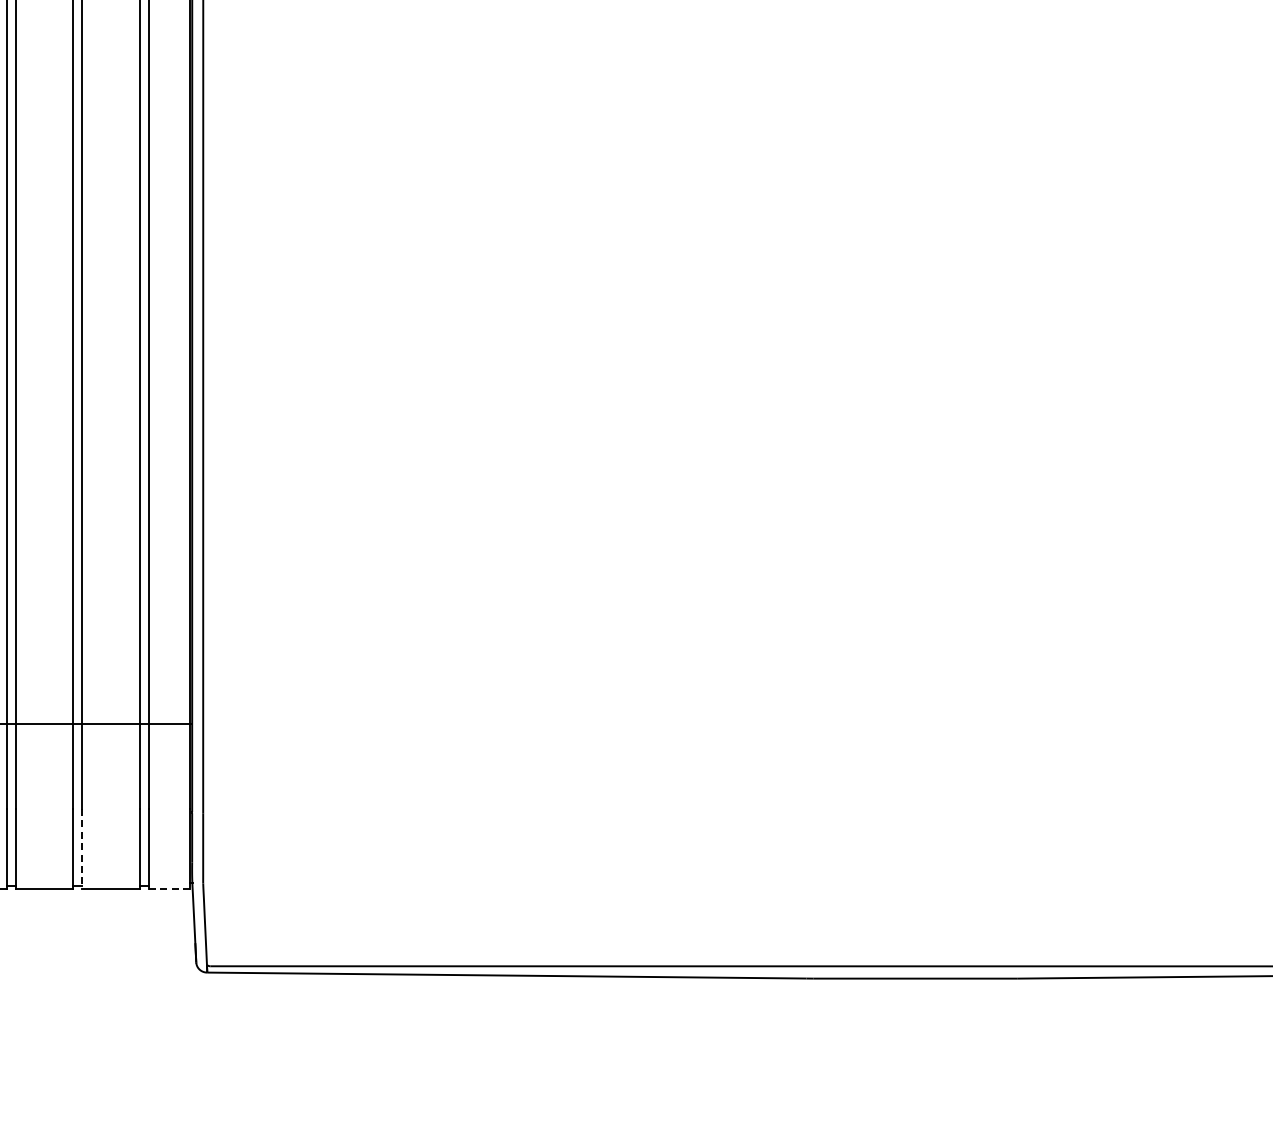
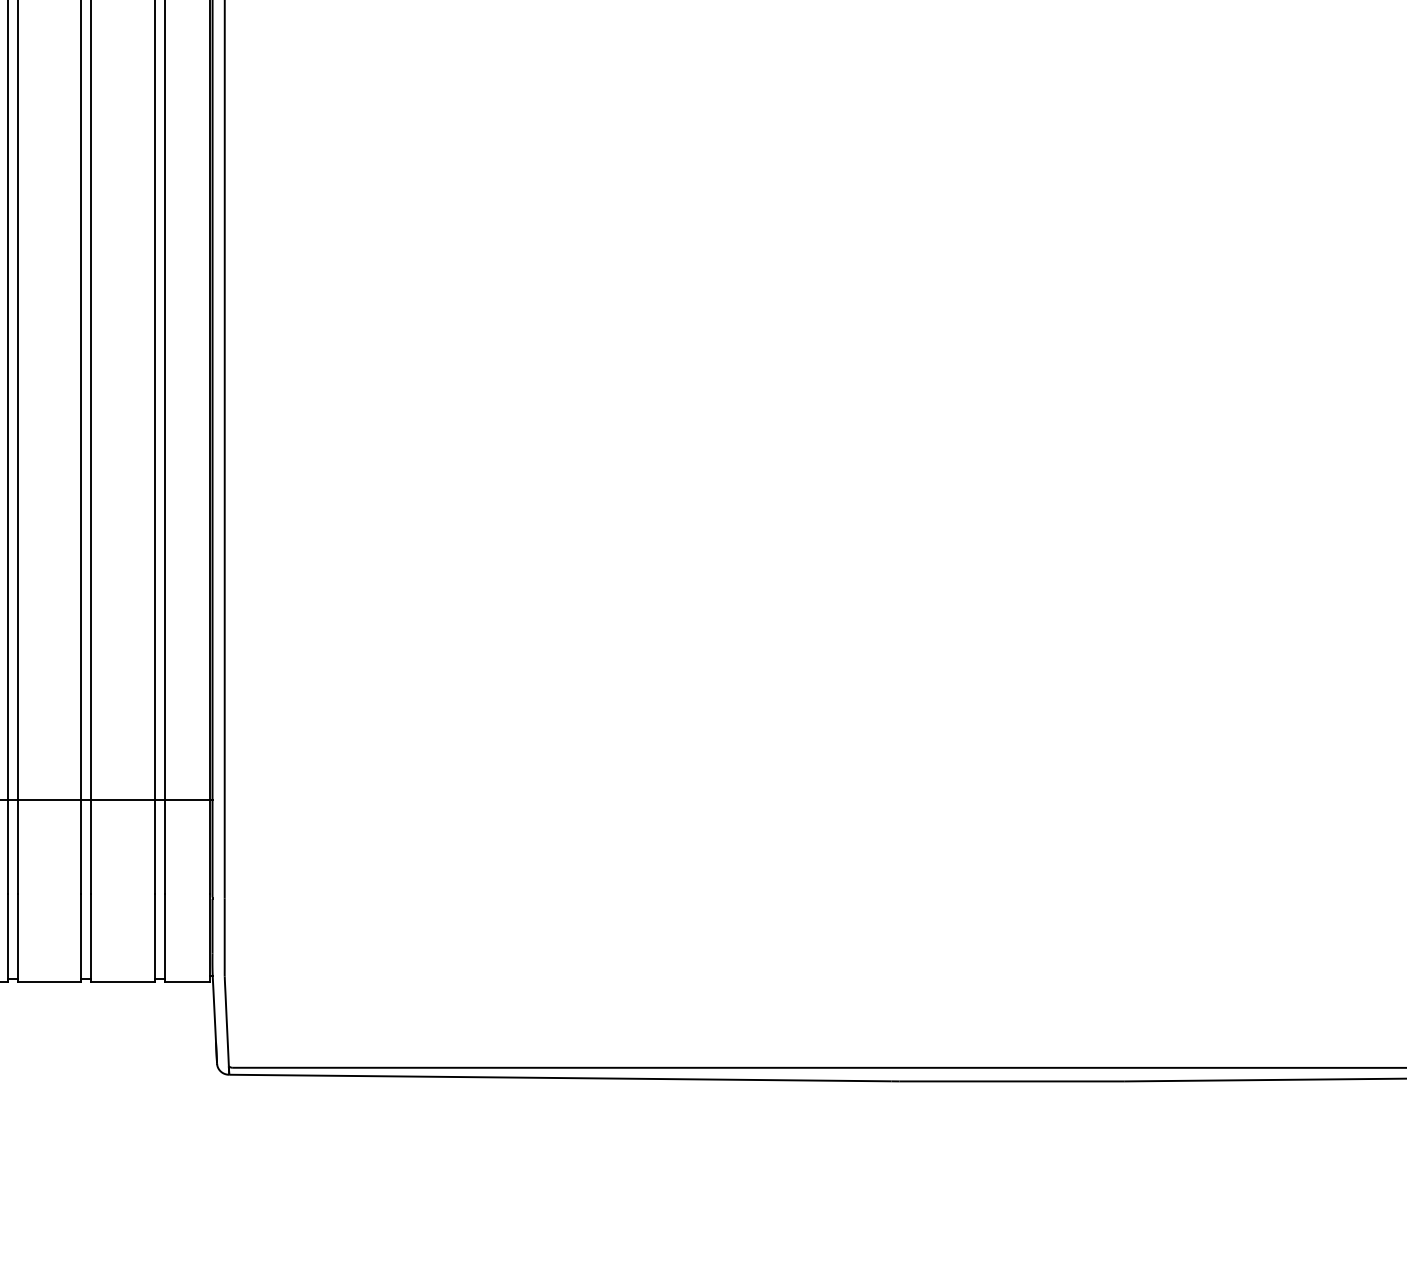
line: (82, 848) -> (91, 937), dashed -> solid
line: (169, 888) -> (187, 981), dashed -> solid

